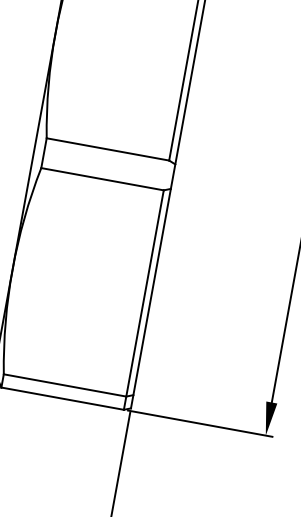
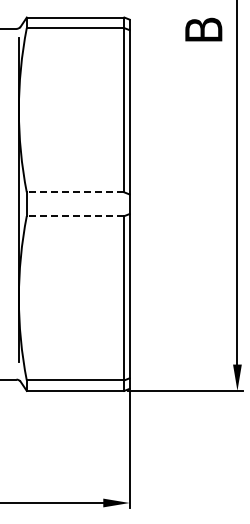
line: (107, 149) -> (75, 192), solid -> dashed
line: (102, 179) -> (75, 216), solid -> dashed

